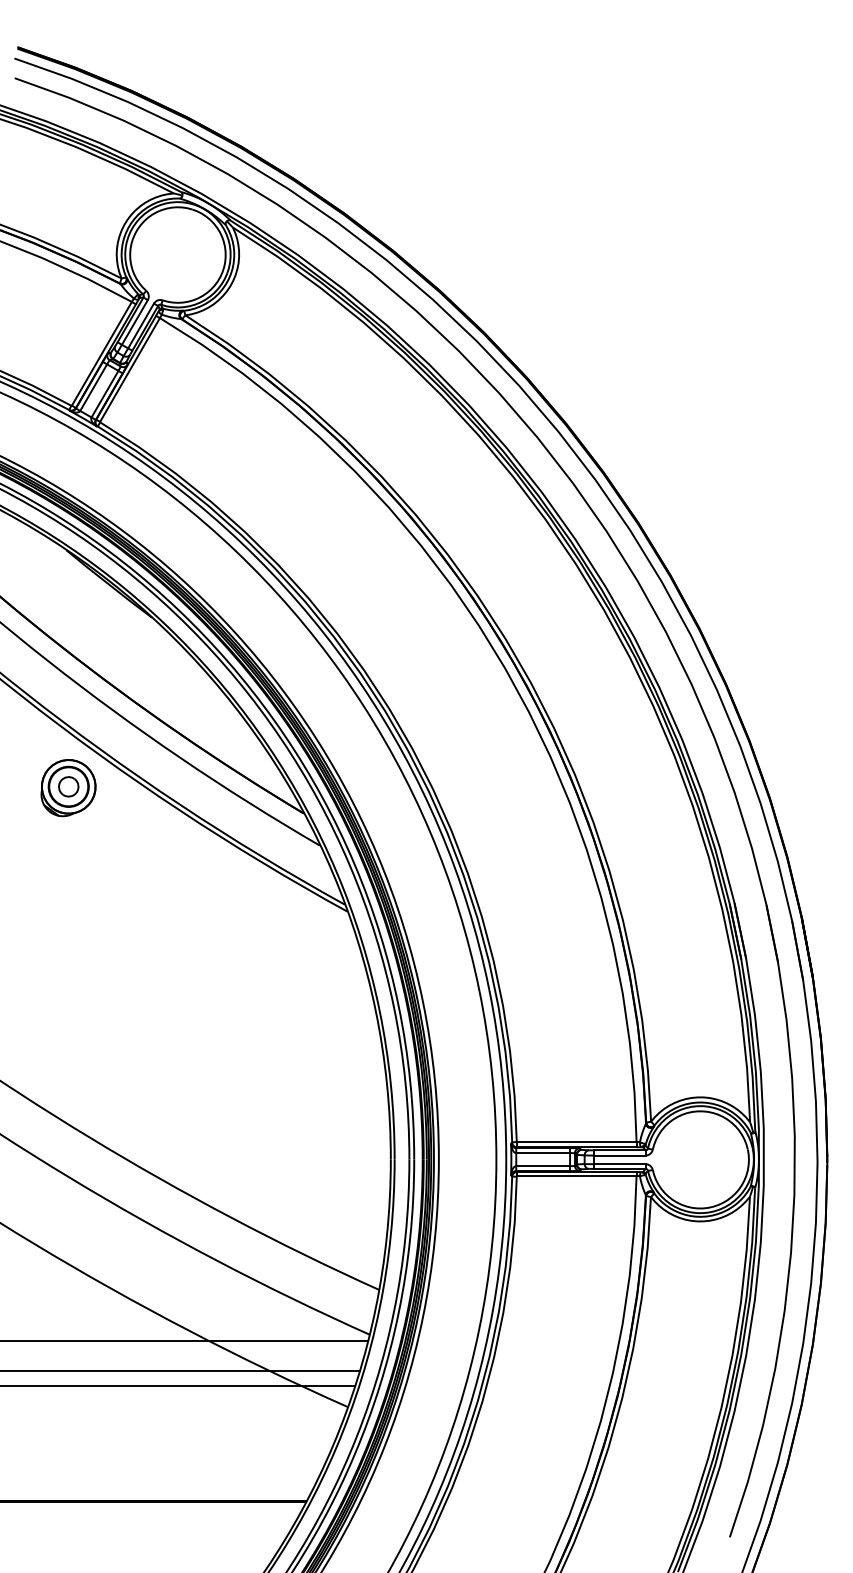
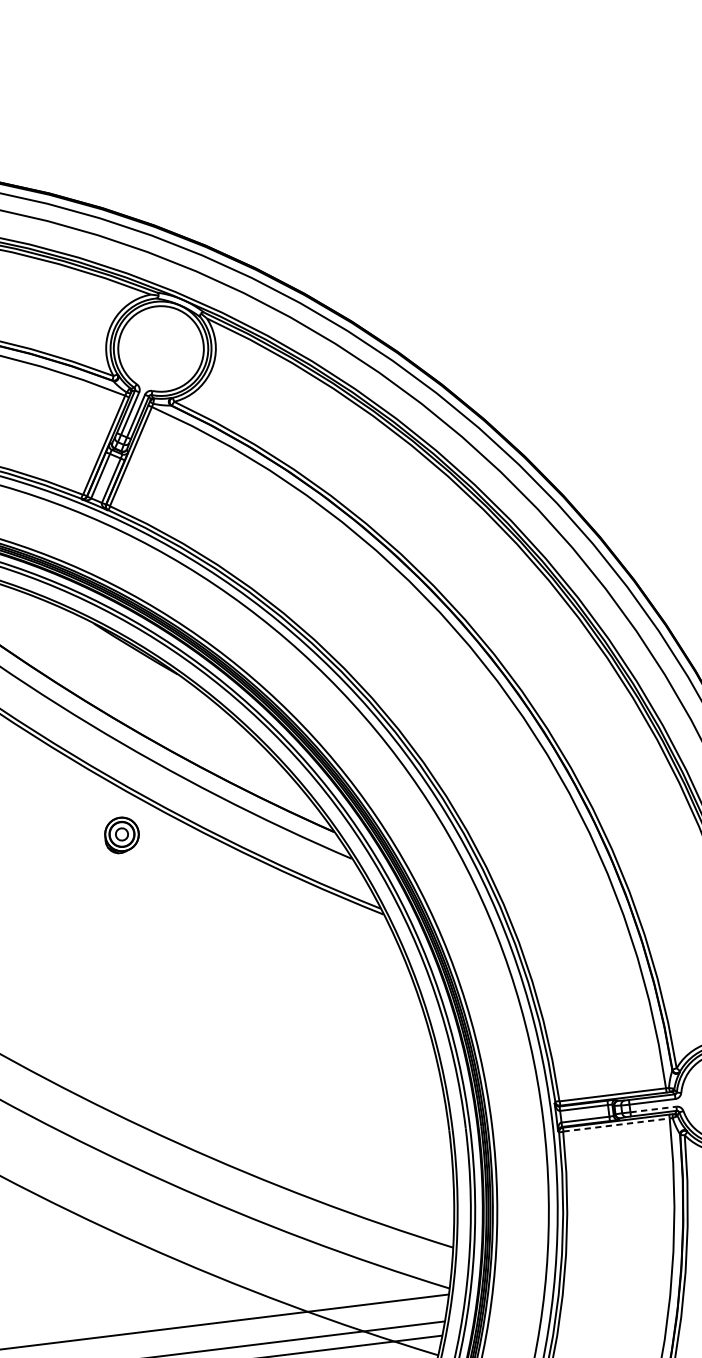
part: (68, 788) -> (121, 835), size x0.7
line: (619, 1164) -> (653, 1109), solid -> dashed
line: (576, 1176) -> (616, 1125), solid -> dashed

